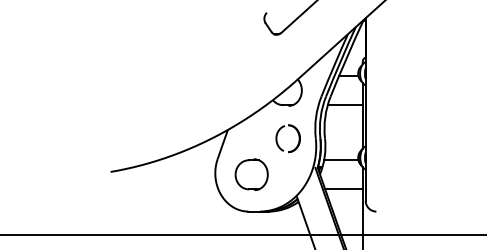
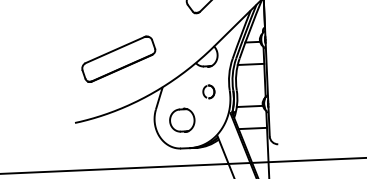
part: (171, 90) -> (118, 59), added
part: (288, 138) -> (209, 91), size x0.62

